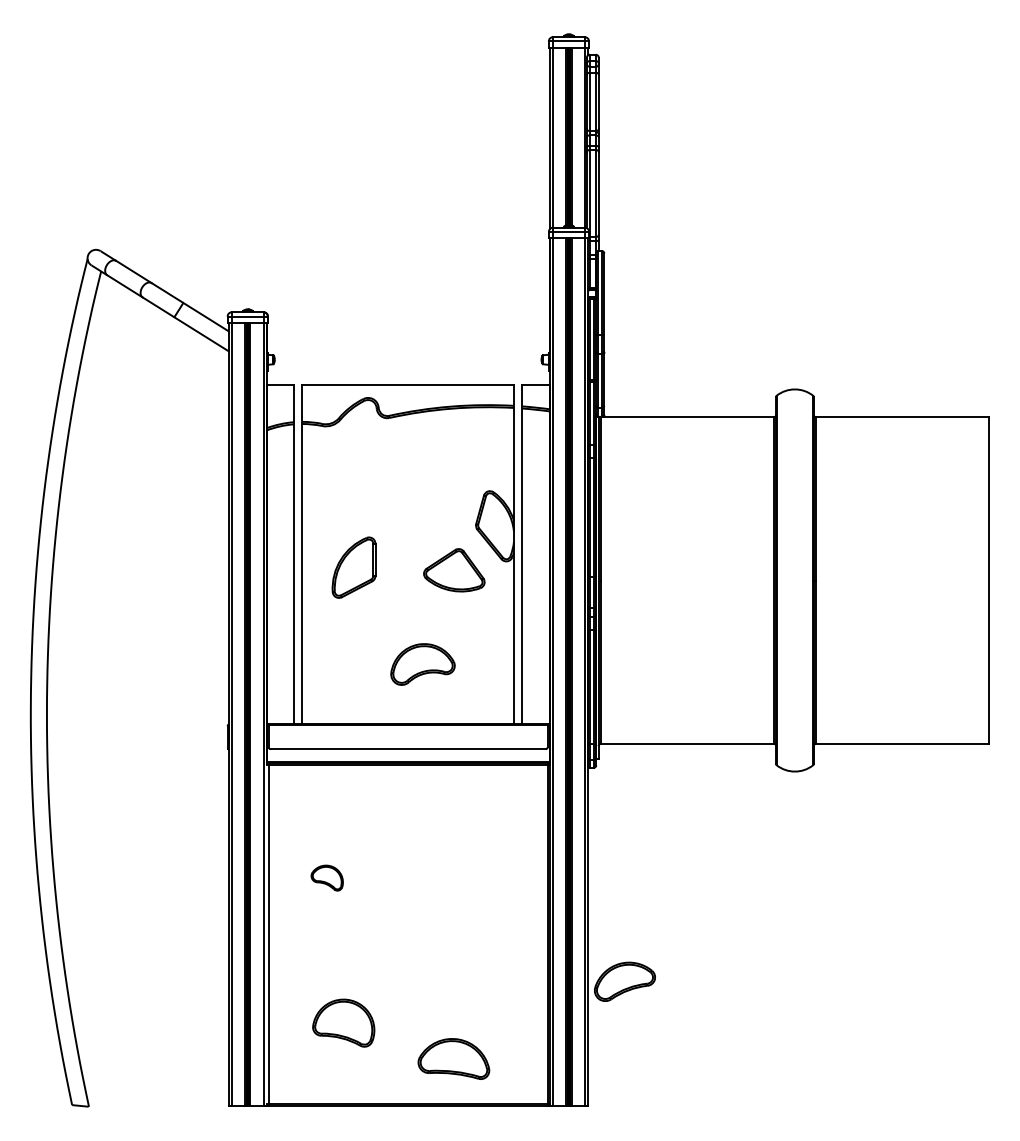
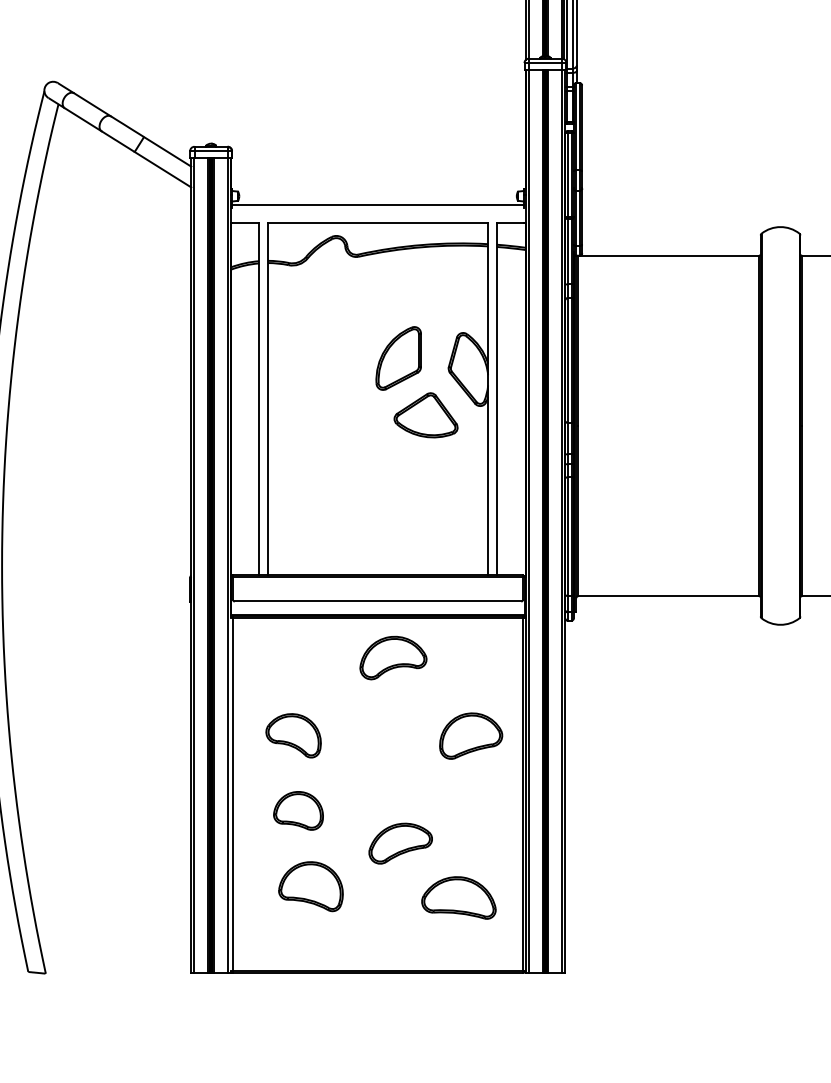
line: (407, 368) -> (377, 205), added
part: (353, 567) -> (398, 358), moved
part: (422, 664) -> (392, 658), moved
part: (327, 877) -> (294, 735), size x1.67
part: (497, 878) -> (471, 736), added
part: (331, 950) -> (298, 811), added
part: (624, 981) -> (400, 843), moved
part: (453, 1058) -> (458, 897), moved

